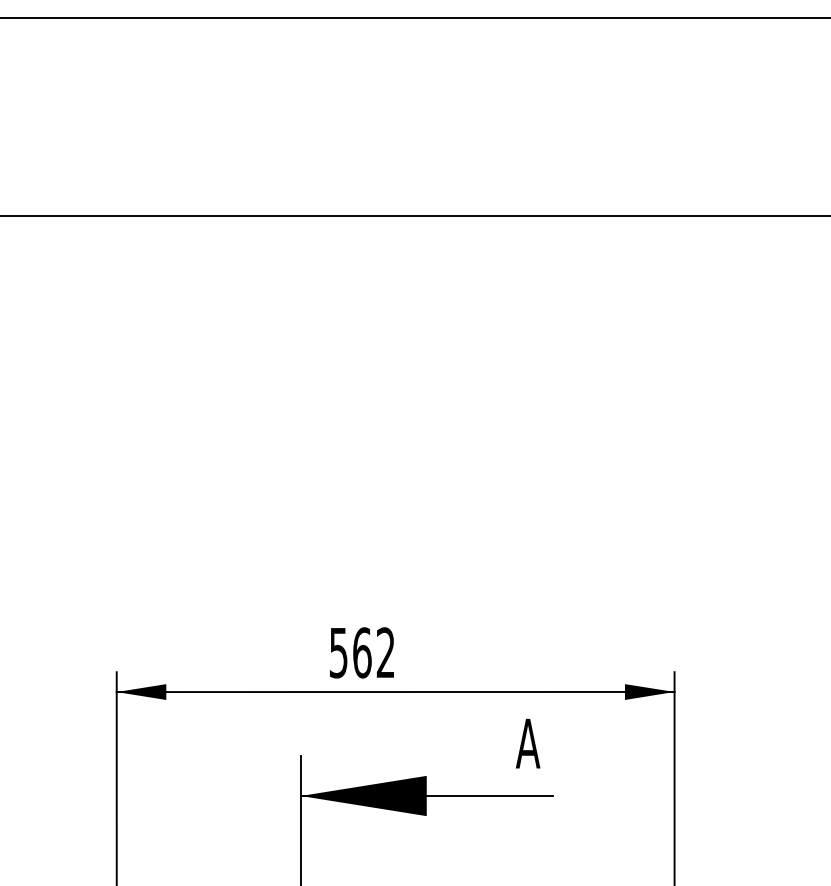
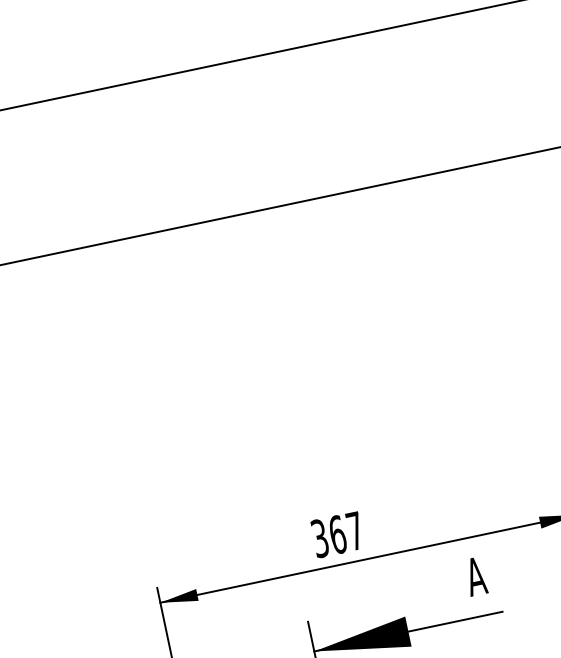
text: (362, 652) -> (337, 534), 562 -> 367

